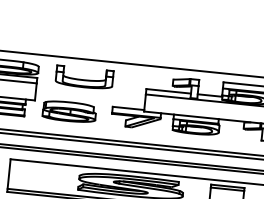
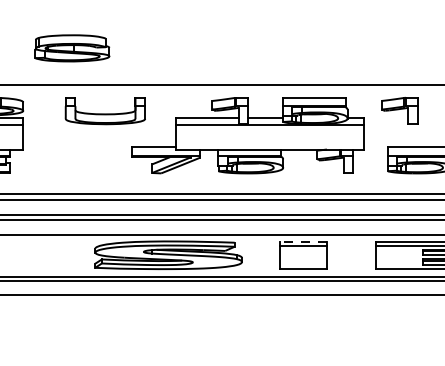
part: (83, 78) -> (104, 111), moved
part: (69, 111) -> (72, 48), moved
line: (227, 186) -> (302, 241), solid -> dashed

